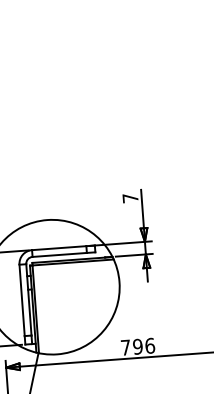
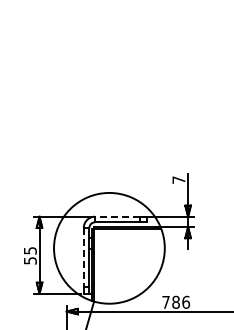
line: (58, 247) -> (116, 216), solid -> dashed
line: (21, 300) -> (83, 257), solid -> dashed
text: (137, 346) -> (175, 302), 796 -> 786

